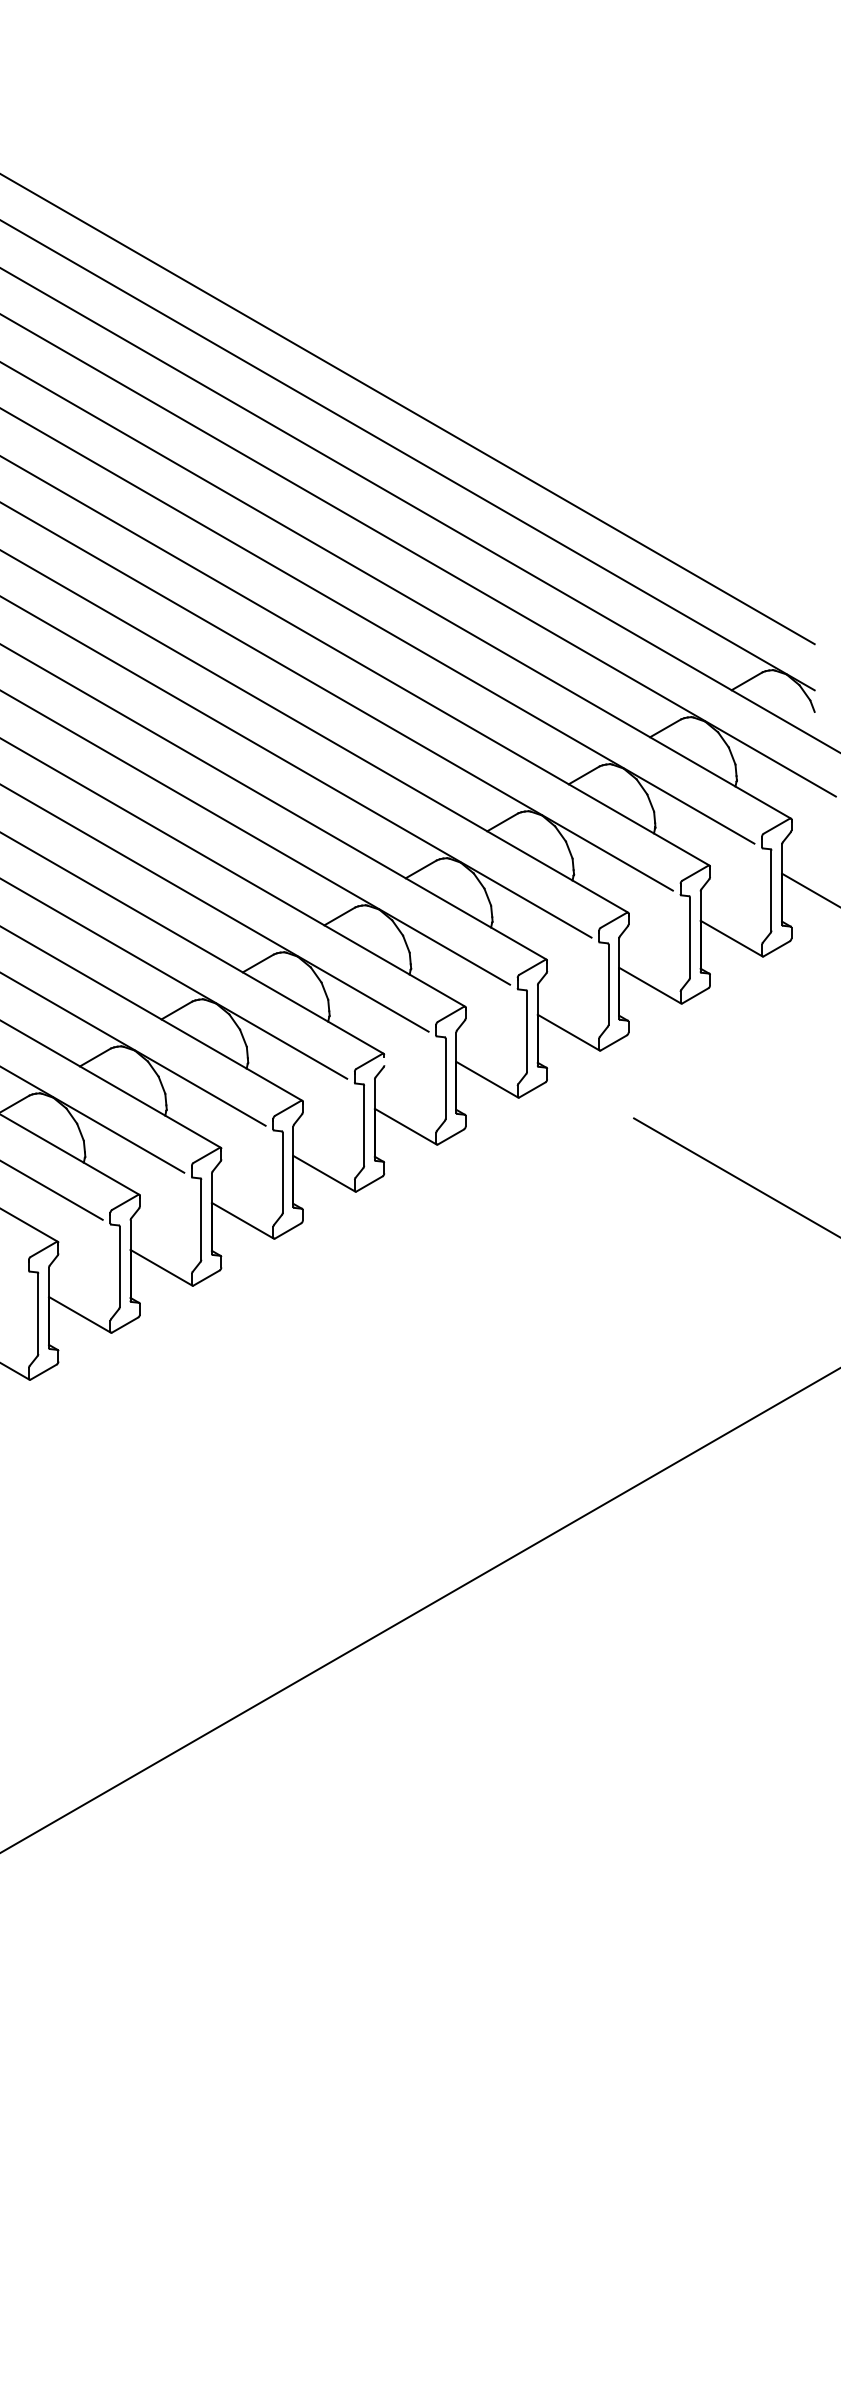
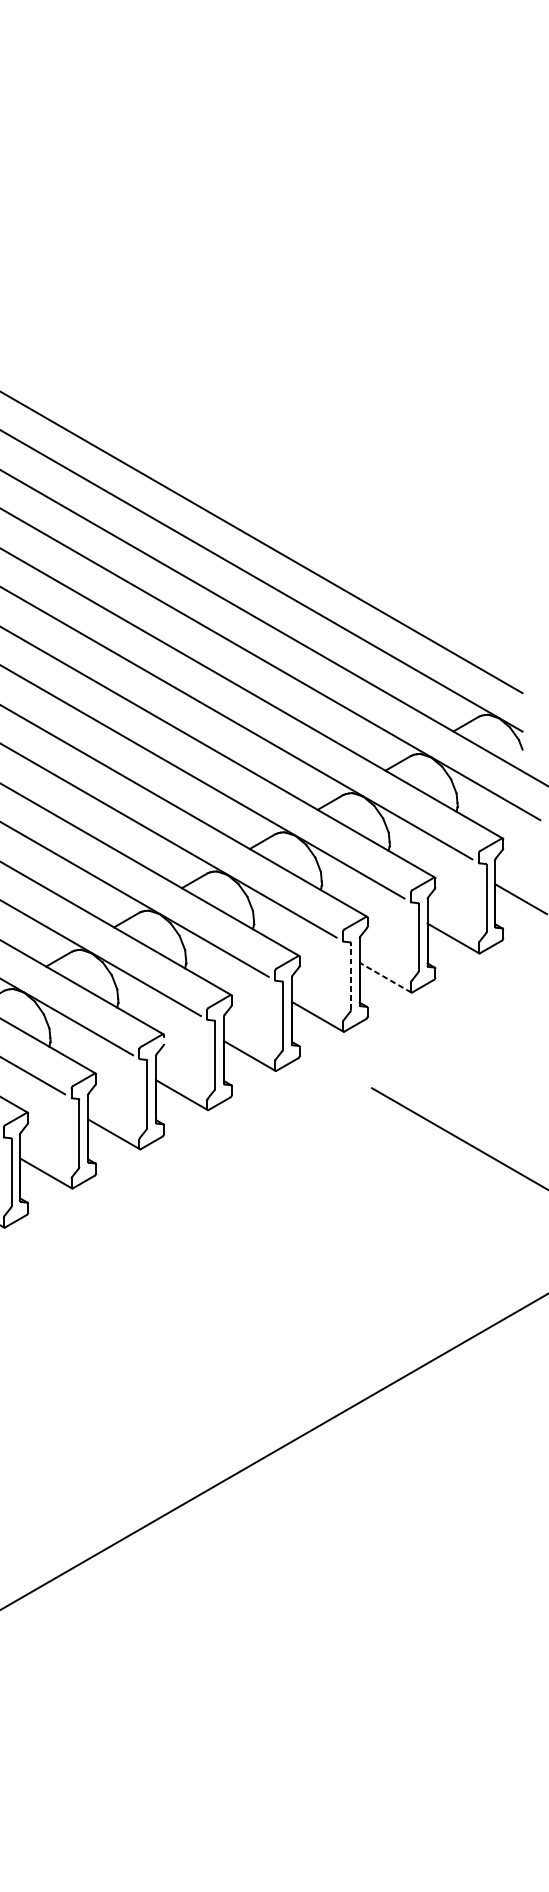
line: (608, 984) -> (350, 976), solid -> dashed
line: (650, 985) -> (385, 977), solid -> dashed

